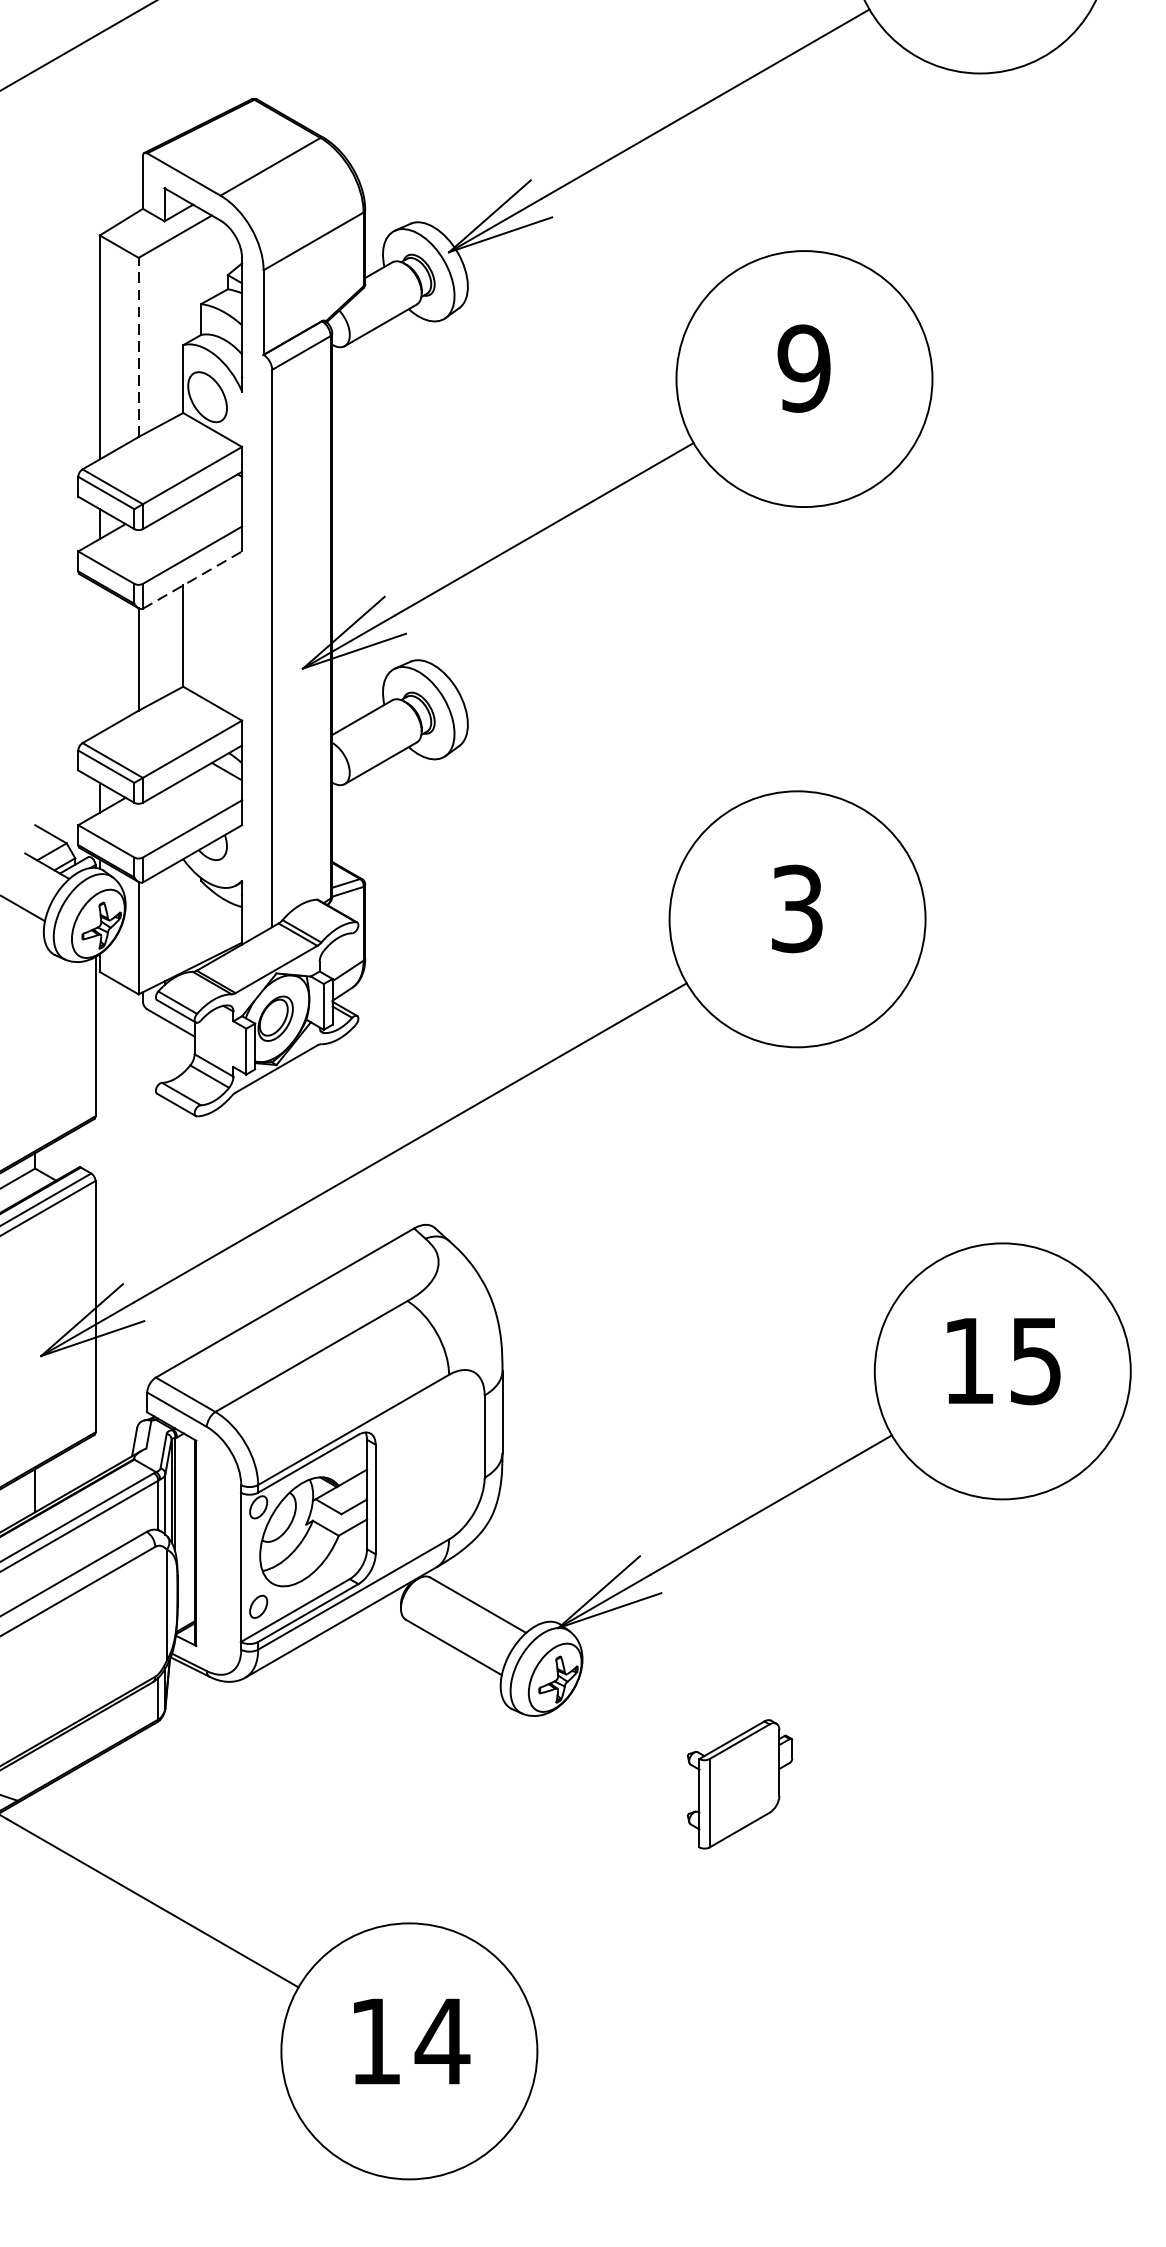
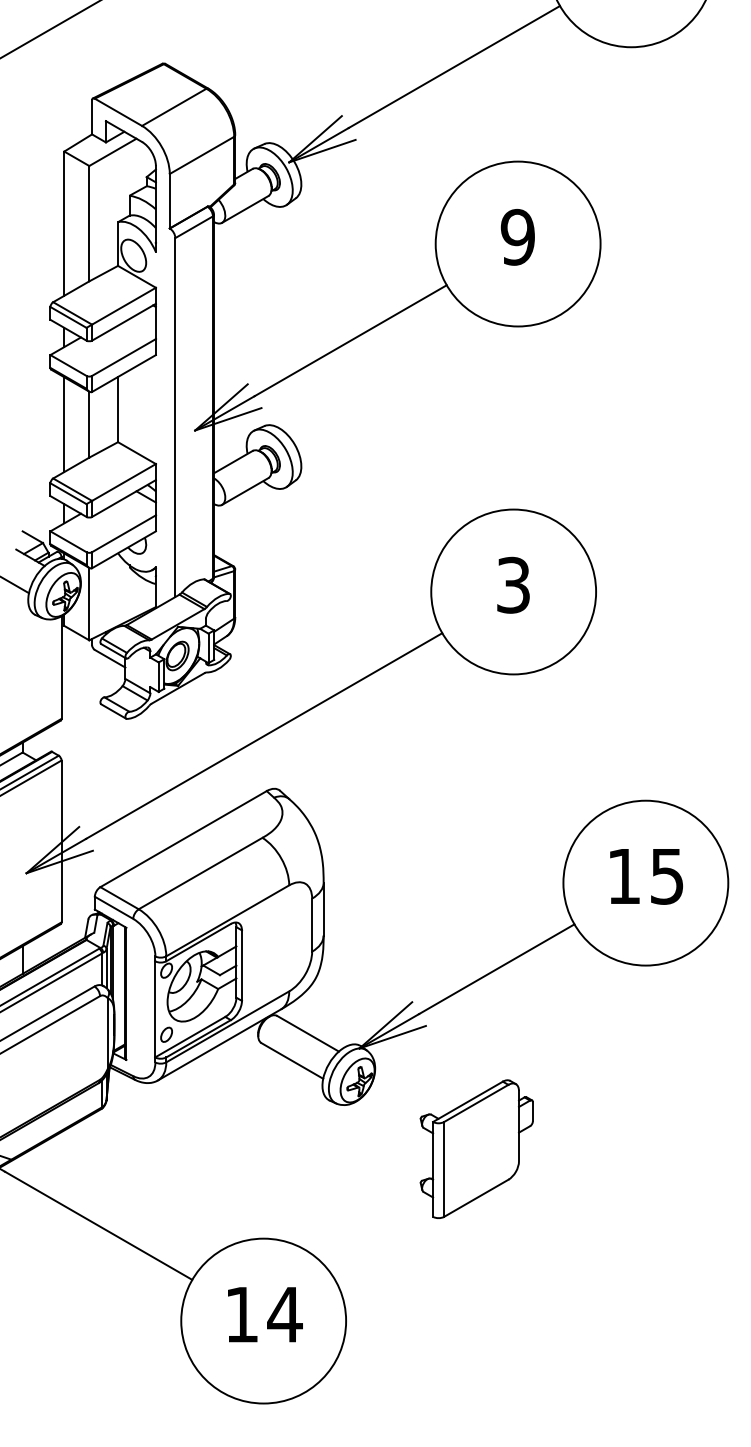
line: (138, 347) -> (89, 223), dashed -> solid
line: (193, 580) -> (124, 373), dashed -> solid
line: (100, 659) -> (64, 424), added
part: (739, 1783) -> (476, 1148), size x1.67

